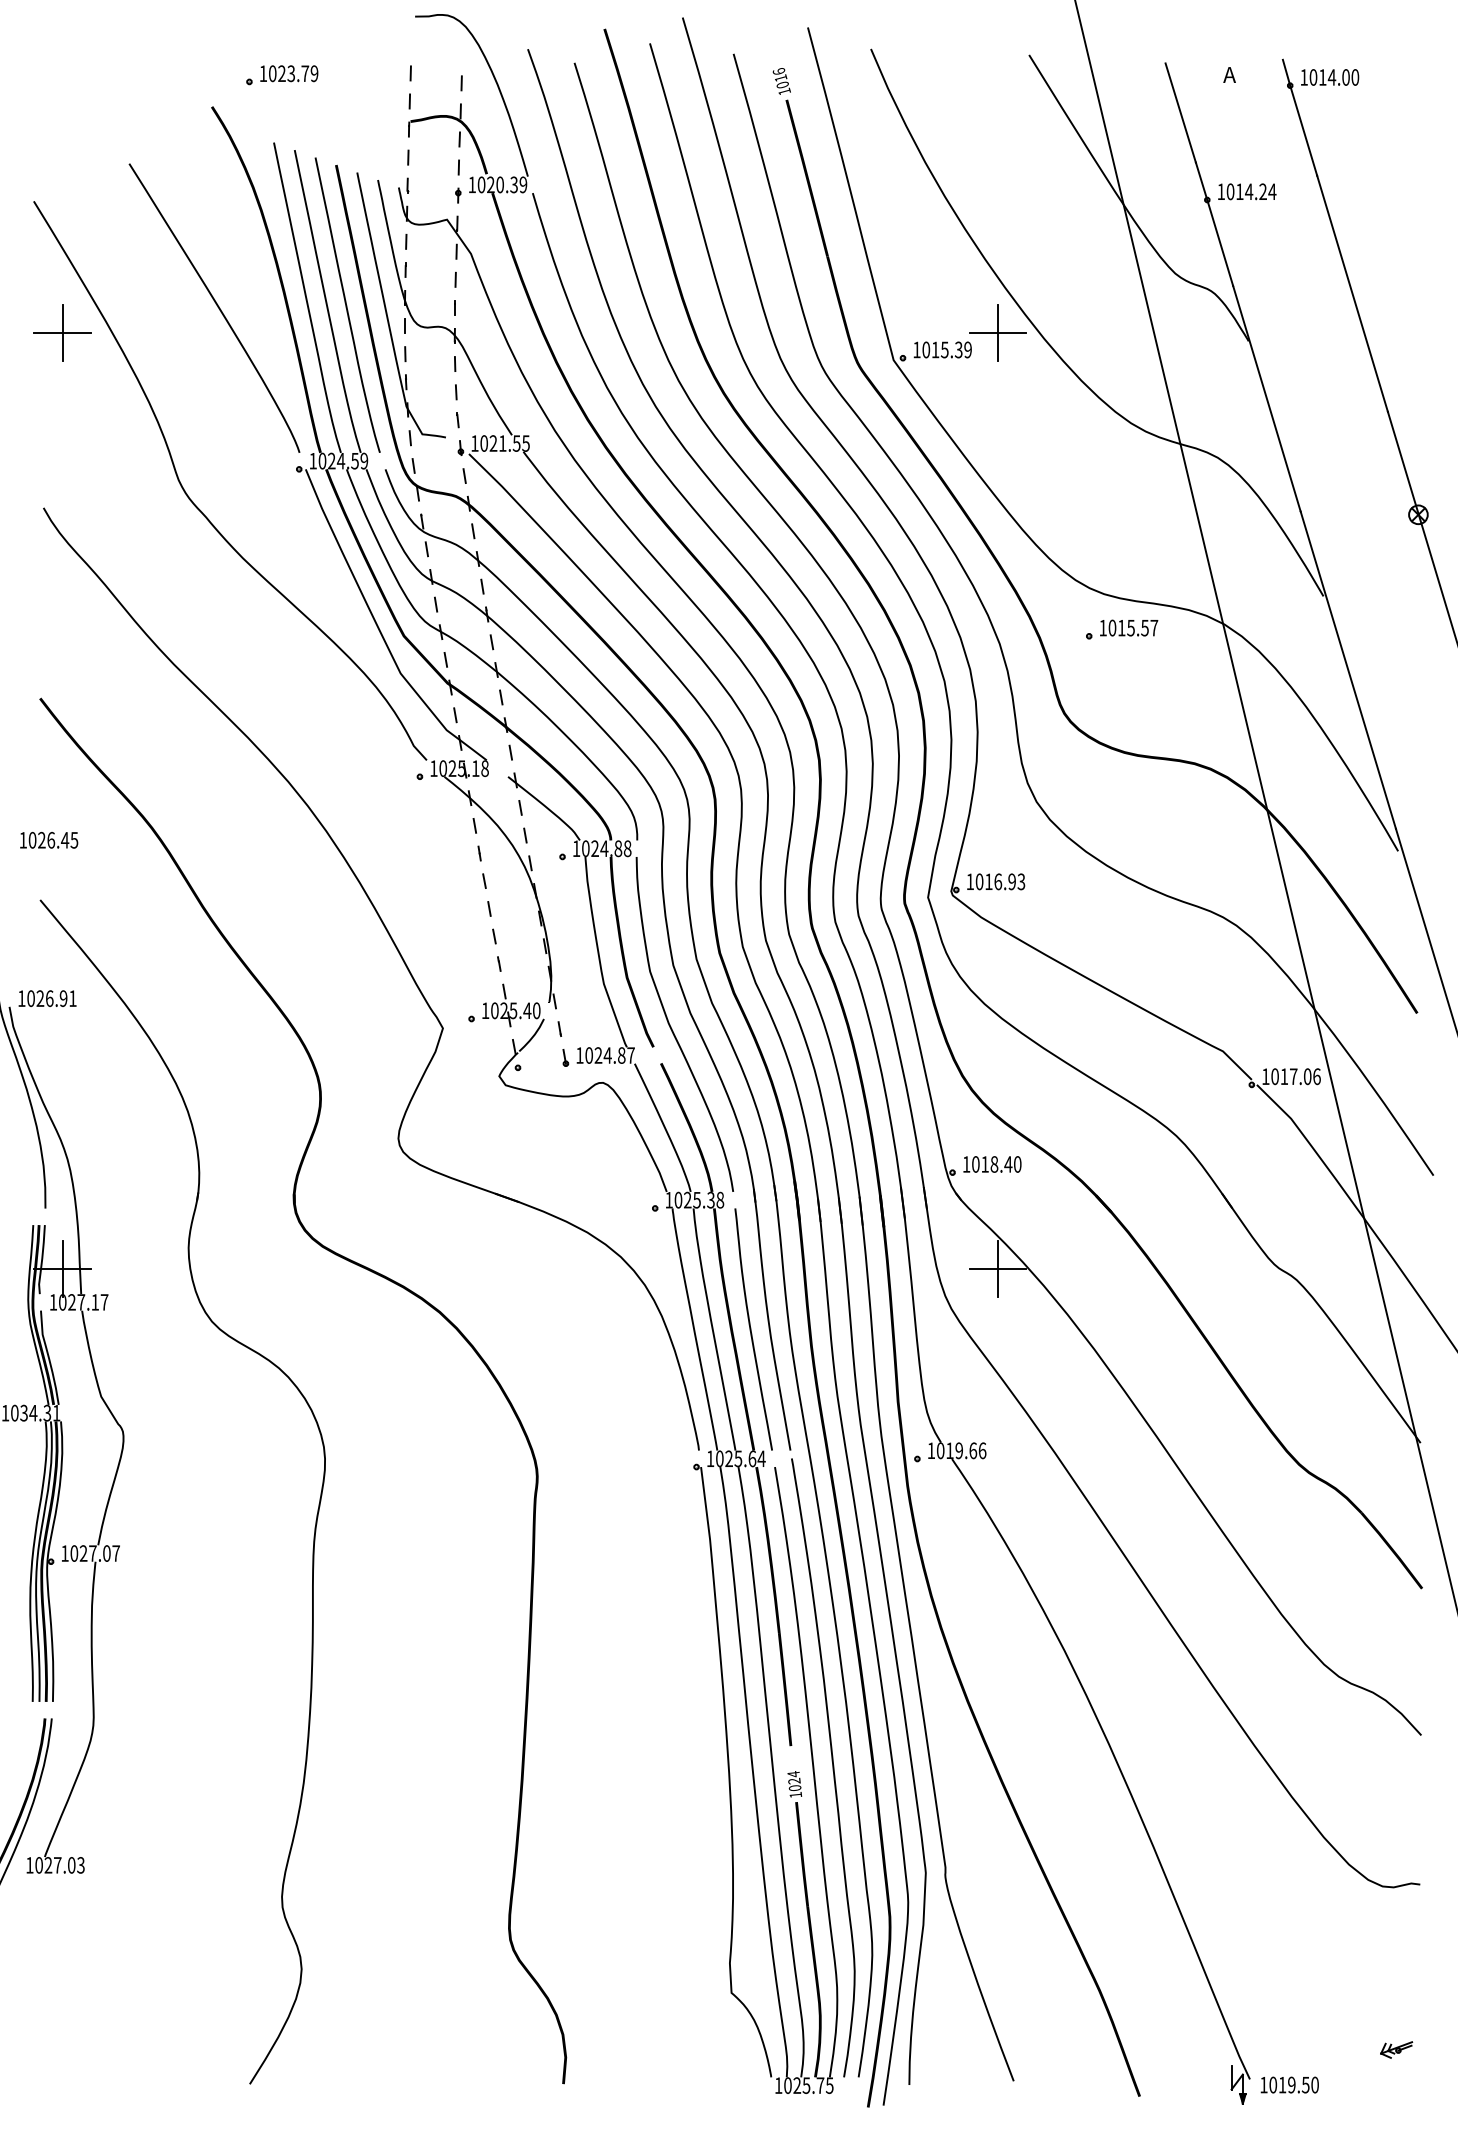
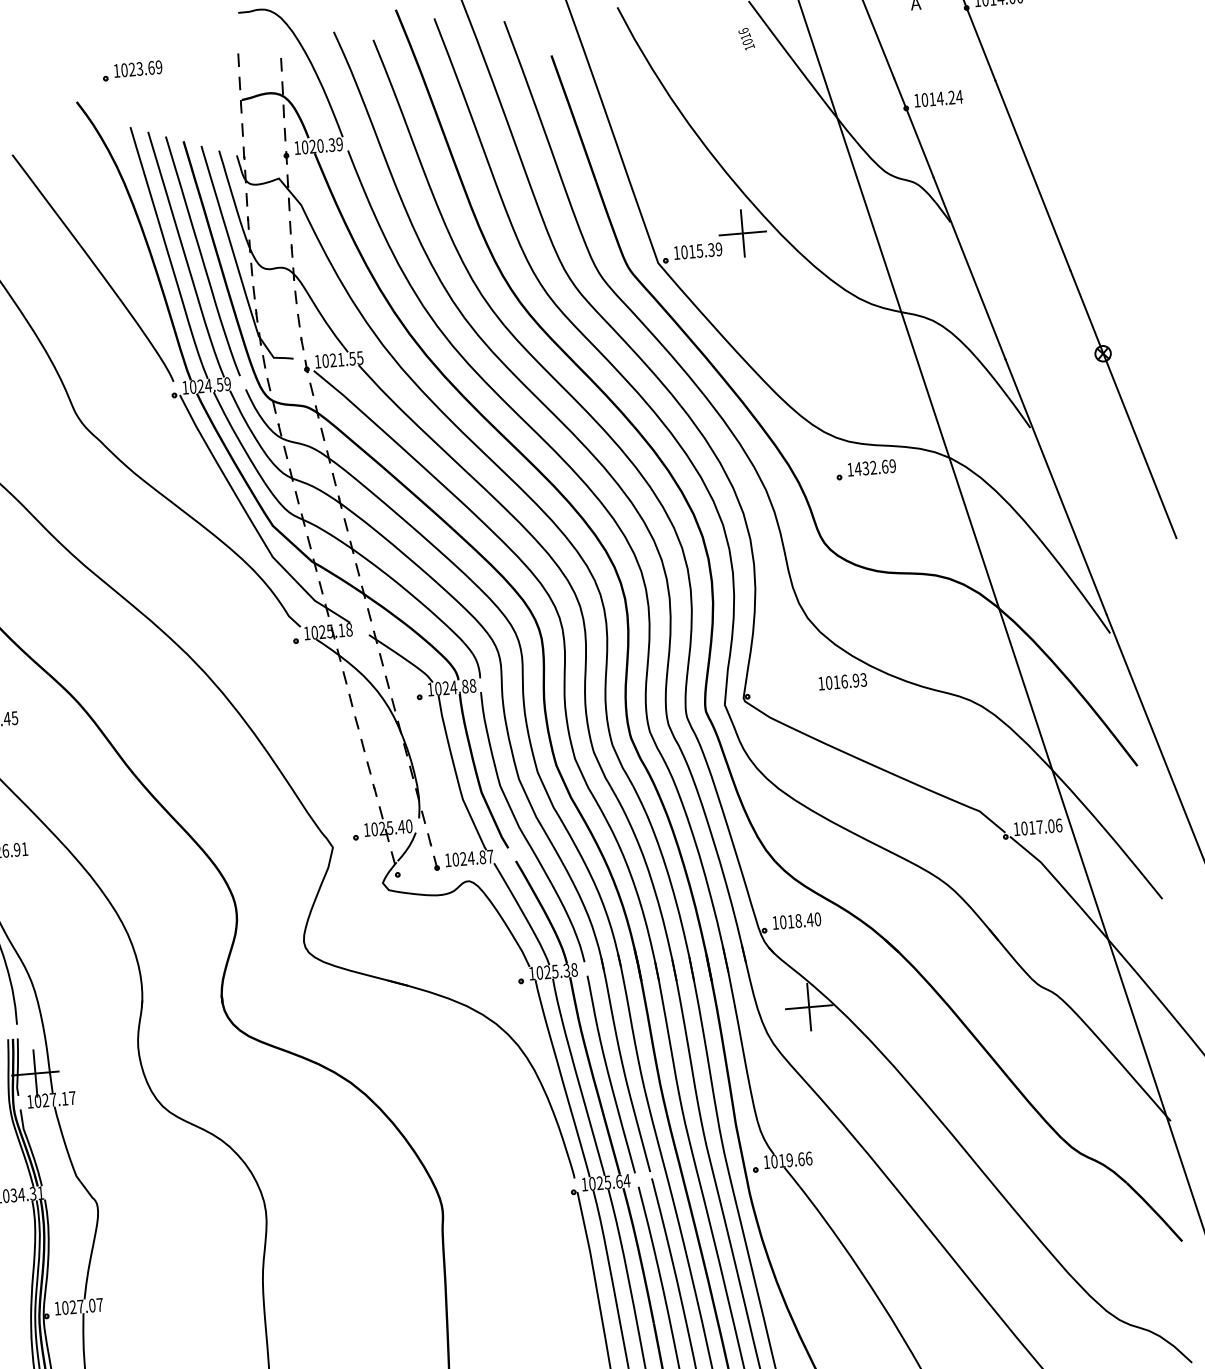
text: (305, 73) -> (151, 67), 1023.79 -> 1023.69
text: (781, 81) -> (746, 39), moved
text: (1133, 627) -> (875, 467), 1015.57 -> 1432.69
text: (996, 881) -> (843, 681), moved

